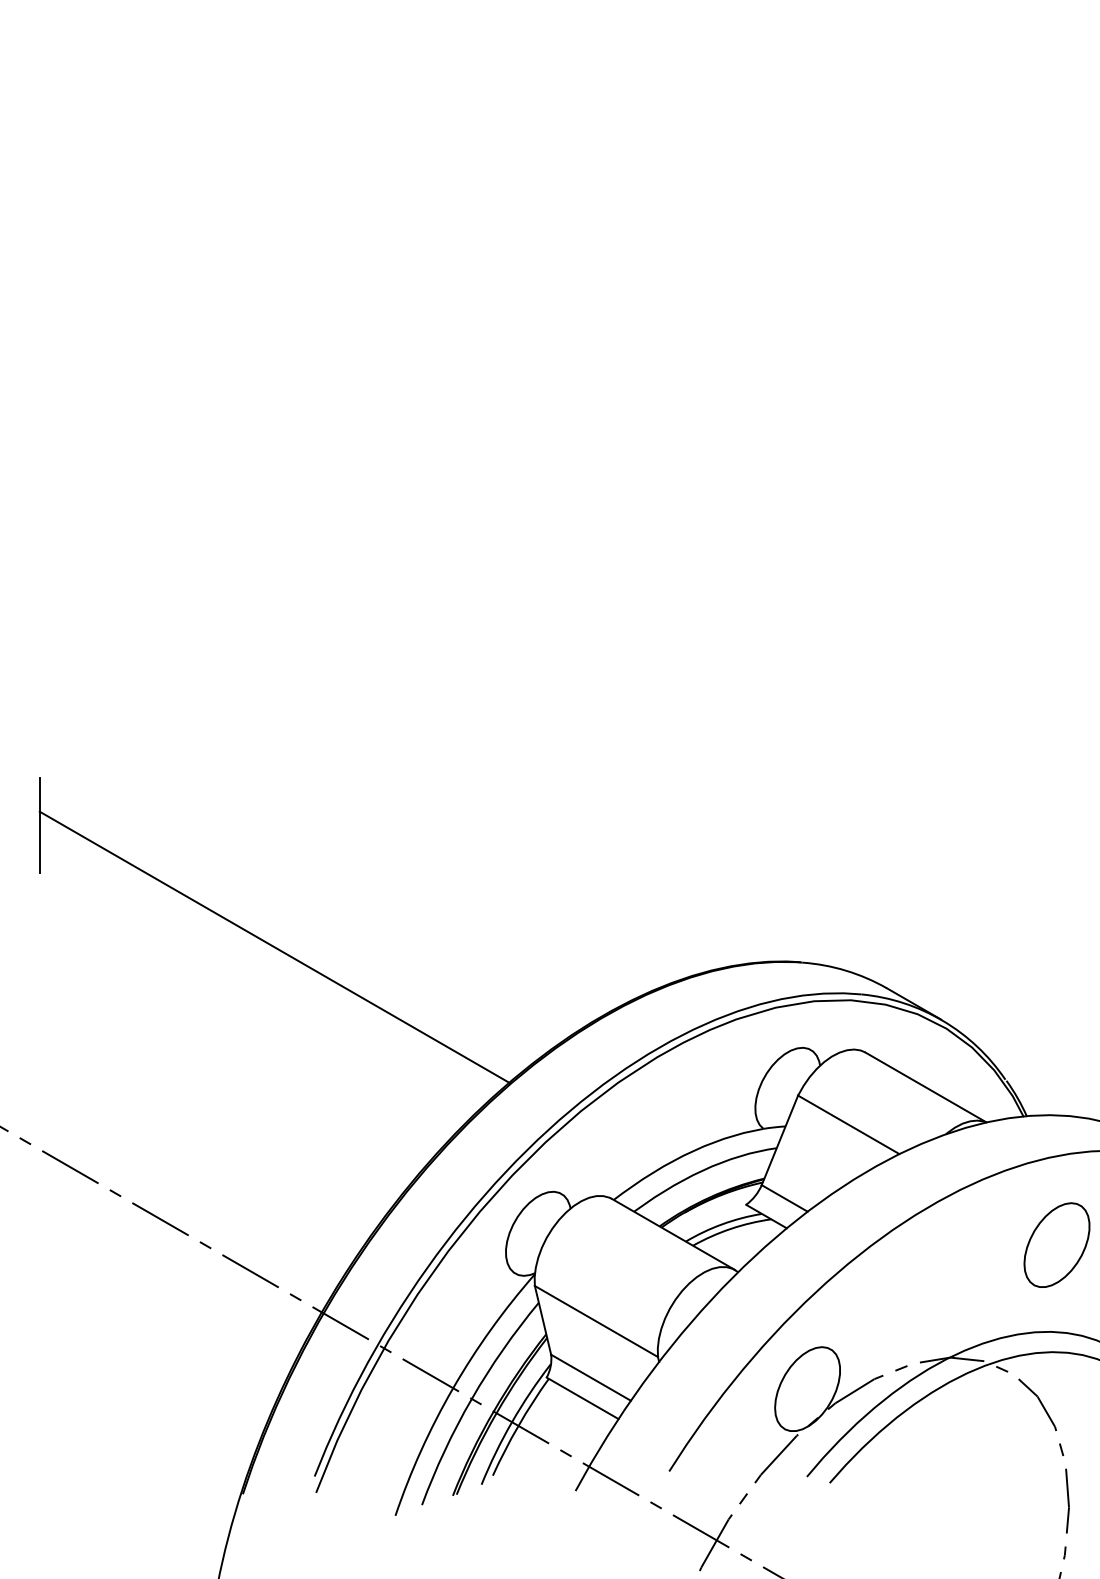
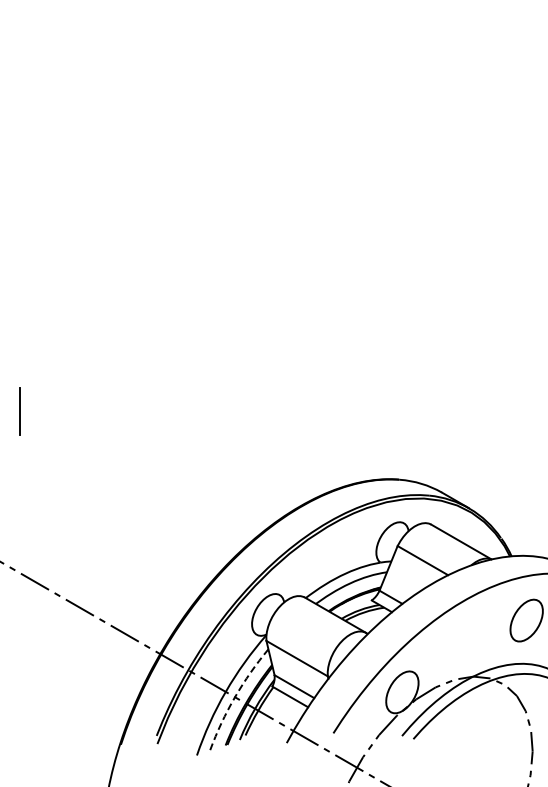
line: (274, 946) -> (136, 471), removed
arc: (472, 1399) -> (235, 697), solid -> dashed

